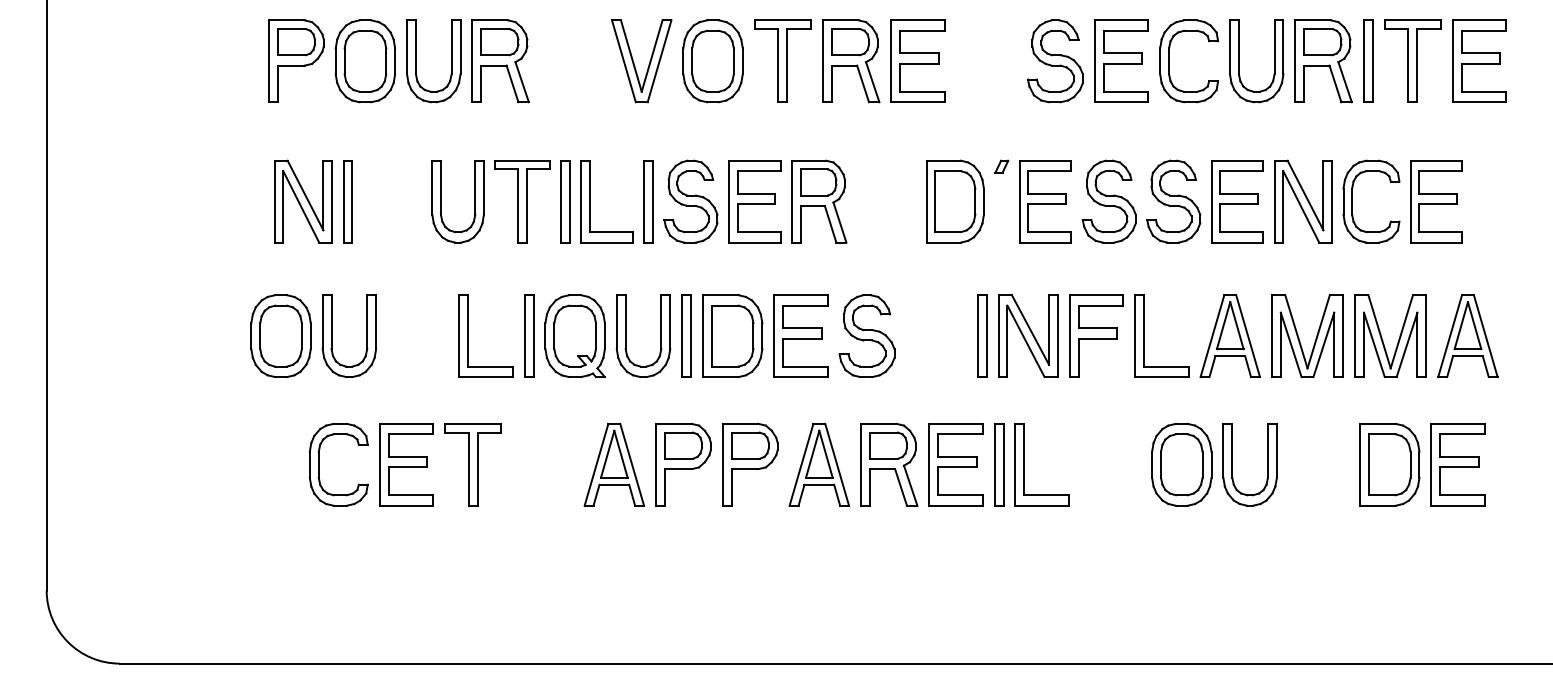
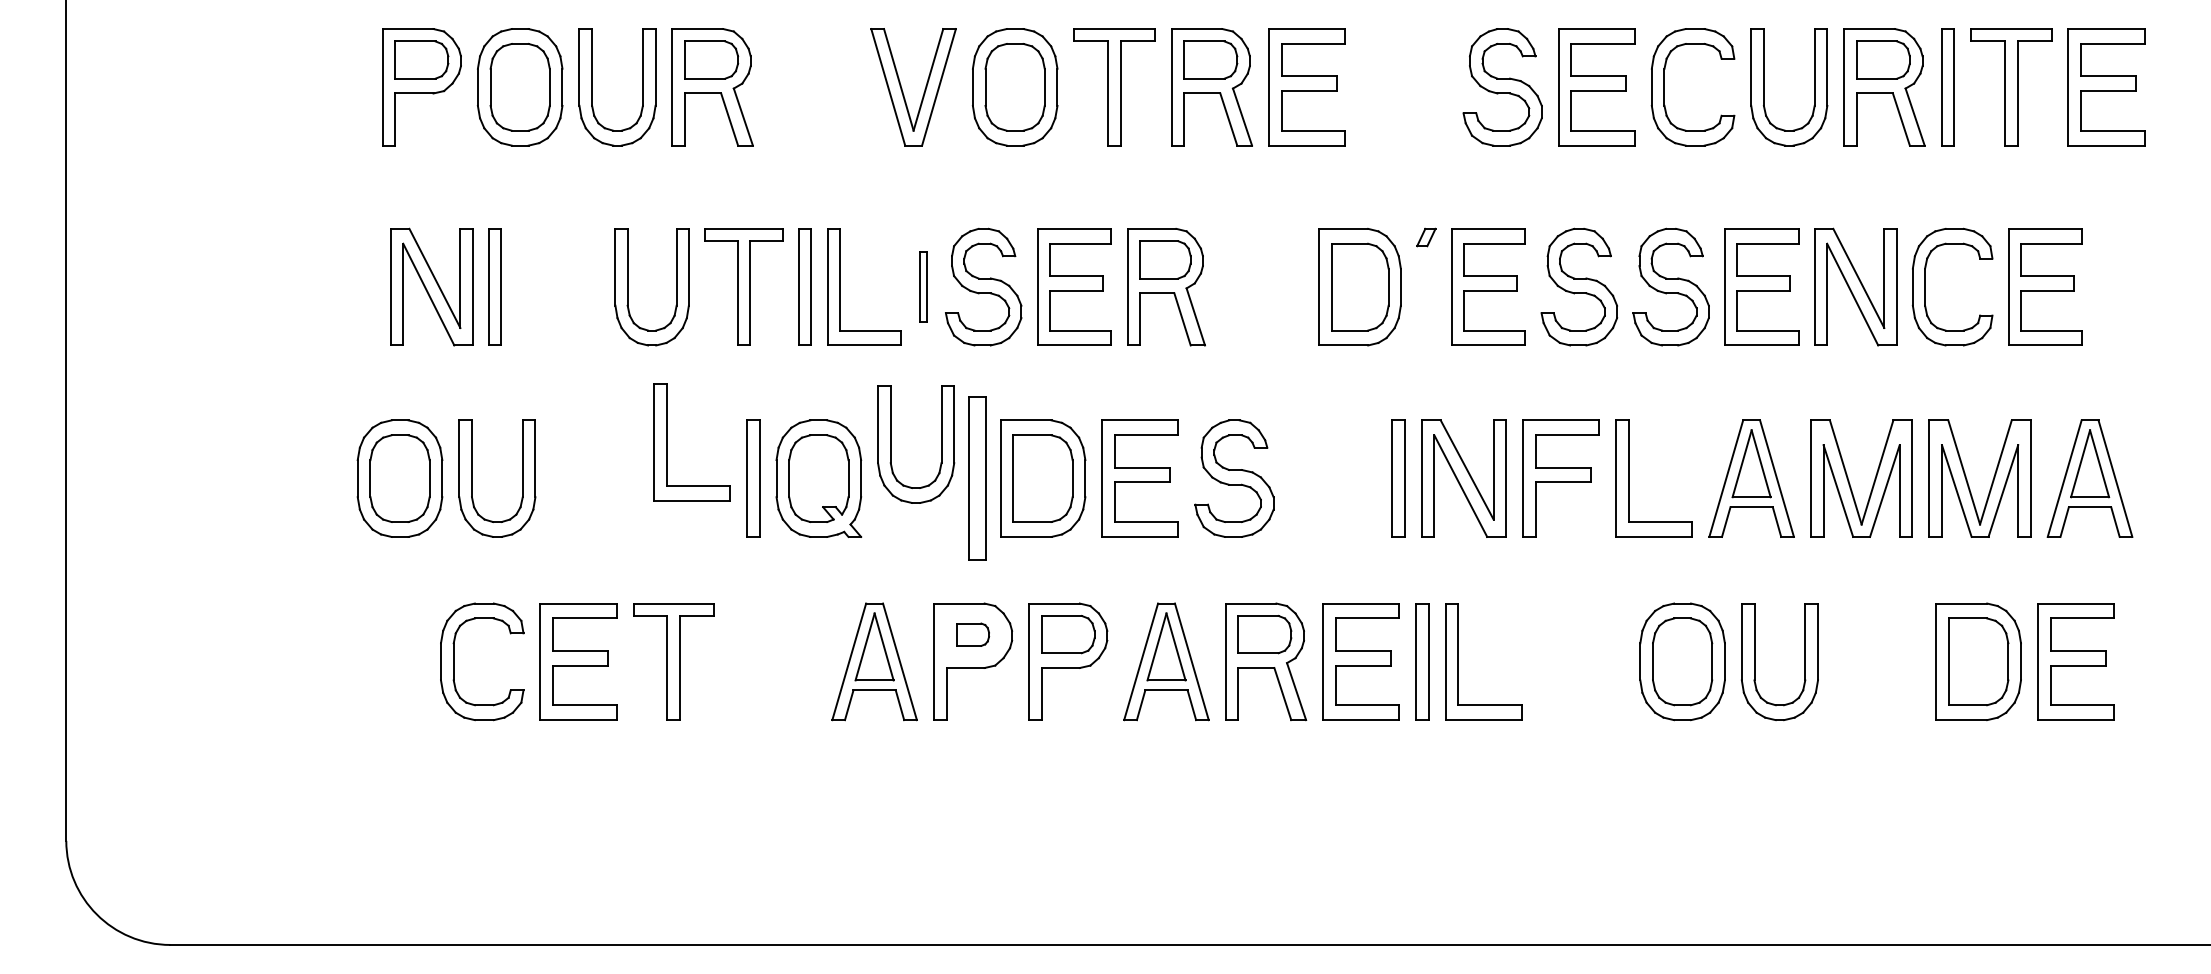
part: (648, 201) -> (923, 286), size x0.6
part: (468, 336) -> (667, 442), moved
part: (626, 336) -> (891, 444), moved
part: (686, 336) -> (977, 478), size x1.4
part: (683, 445) -> (973, 634), size x0.6

